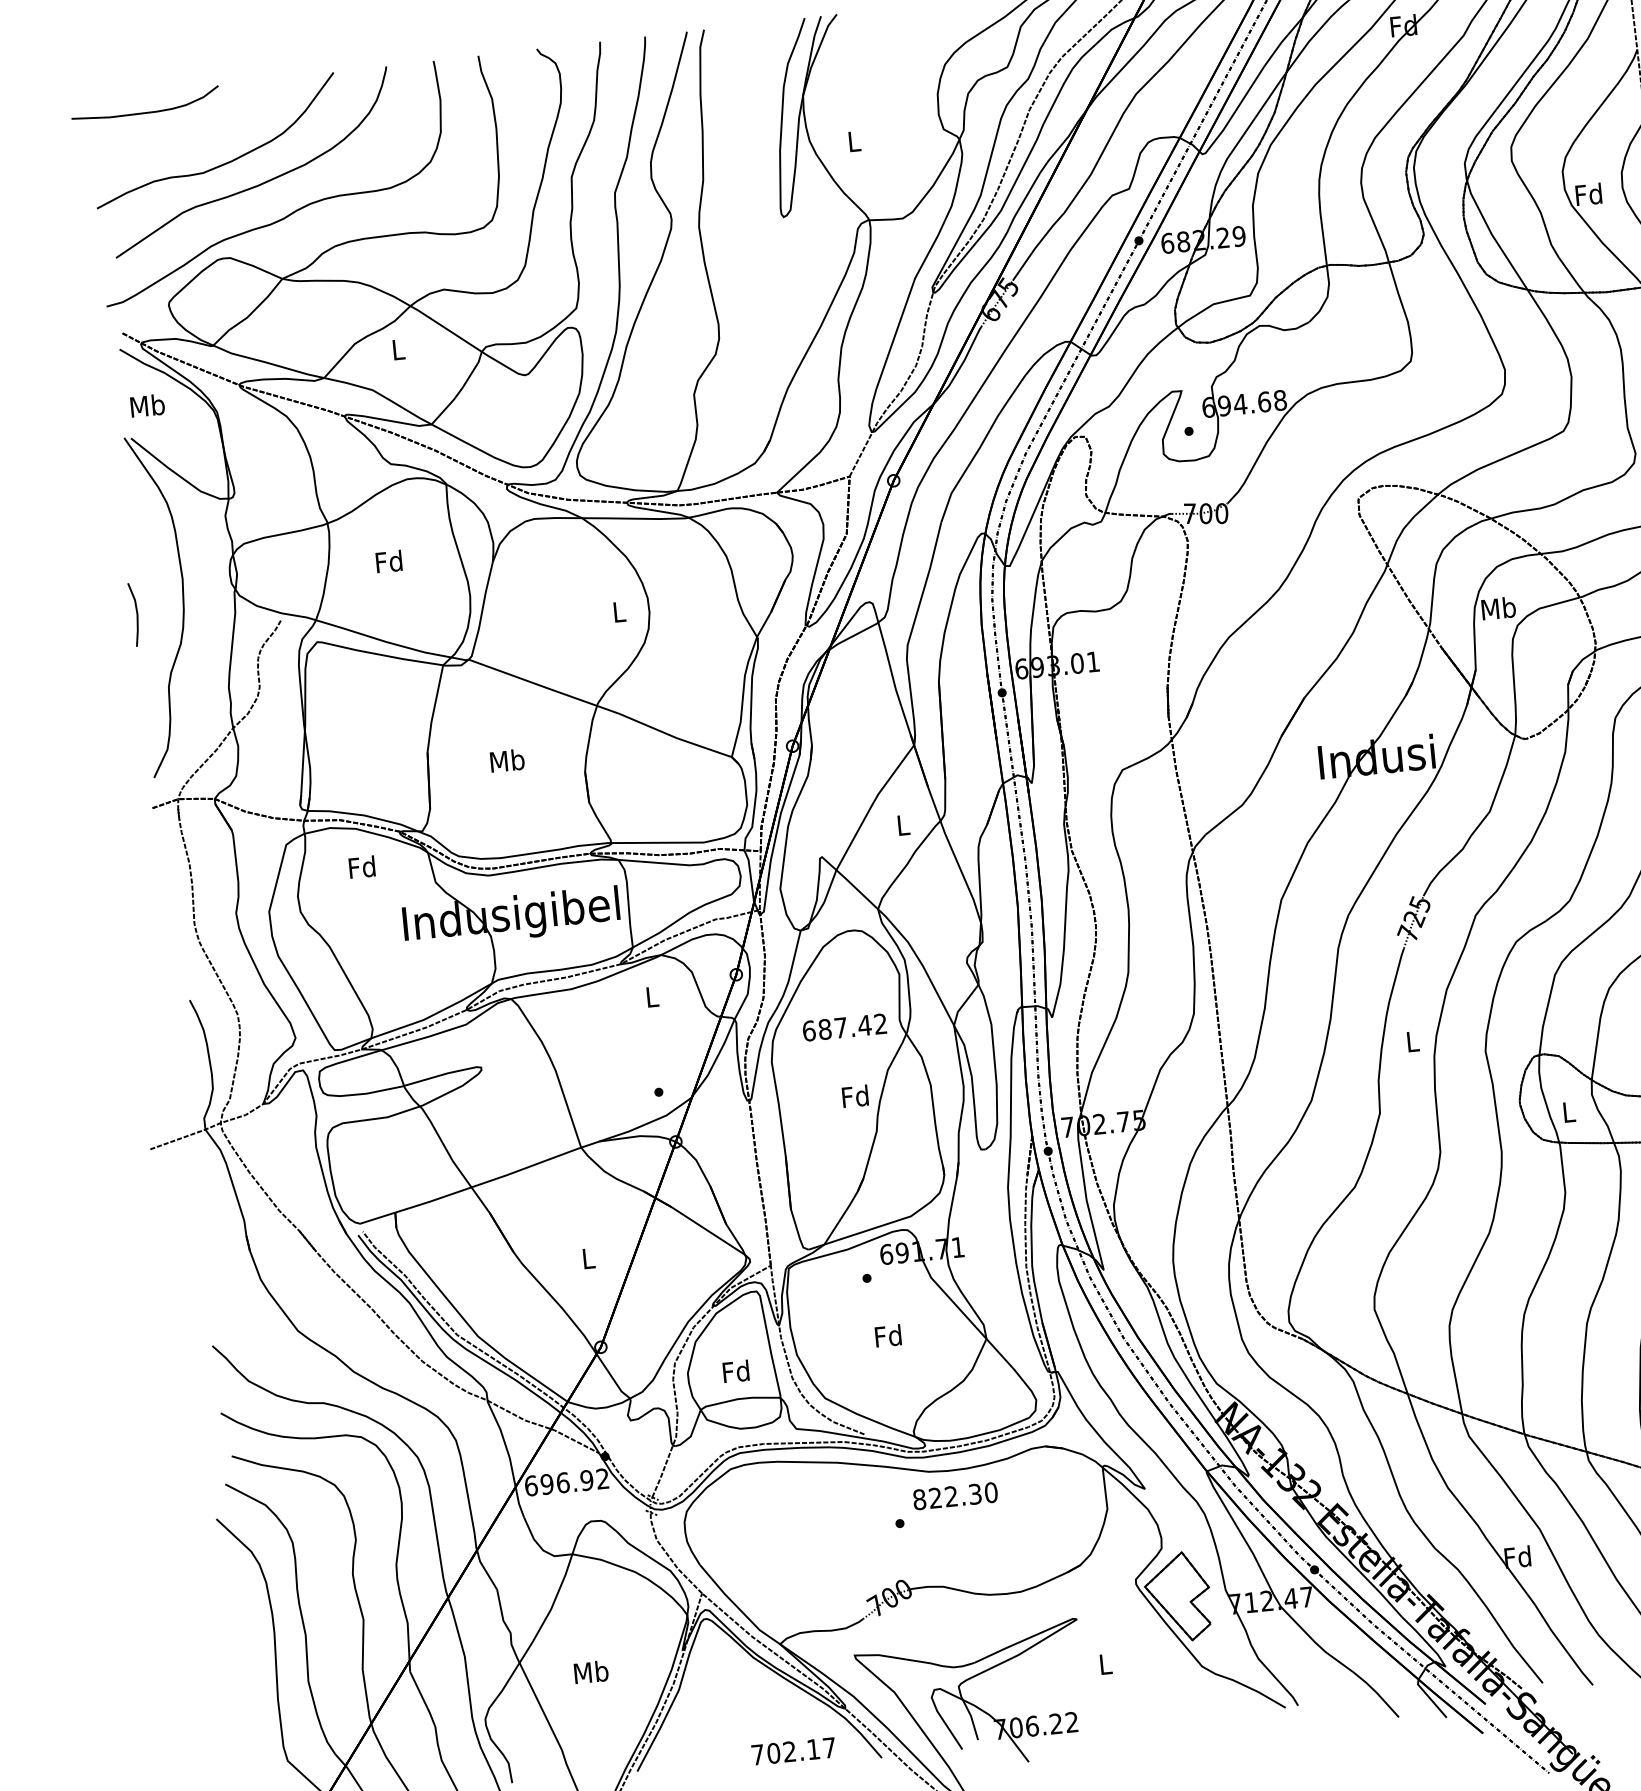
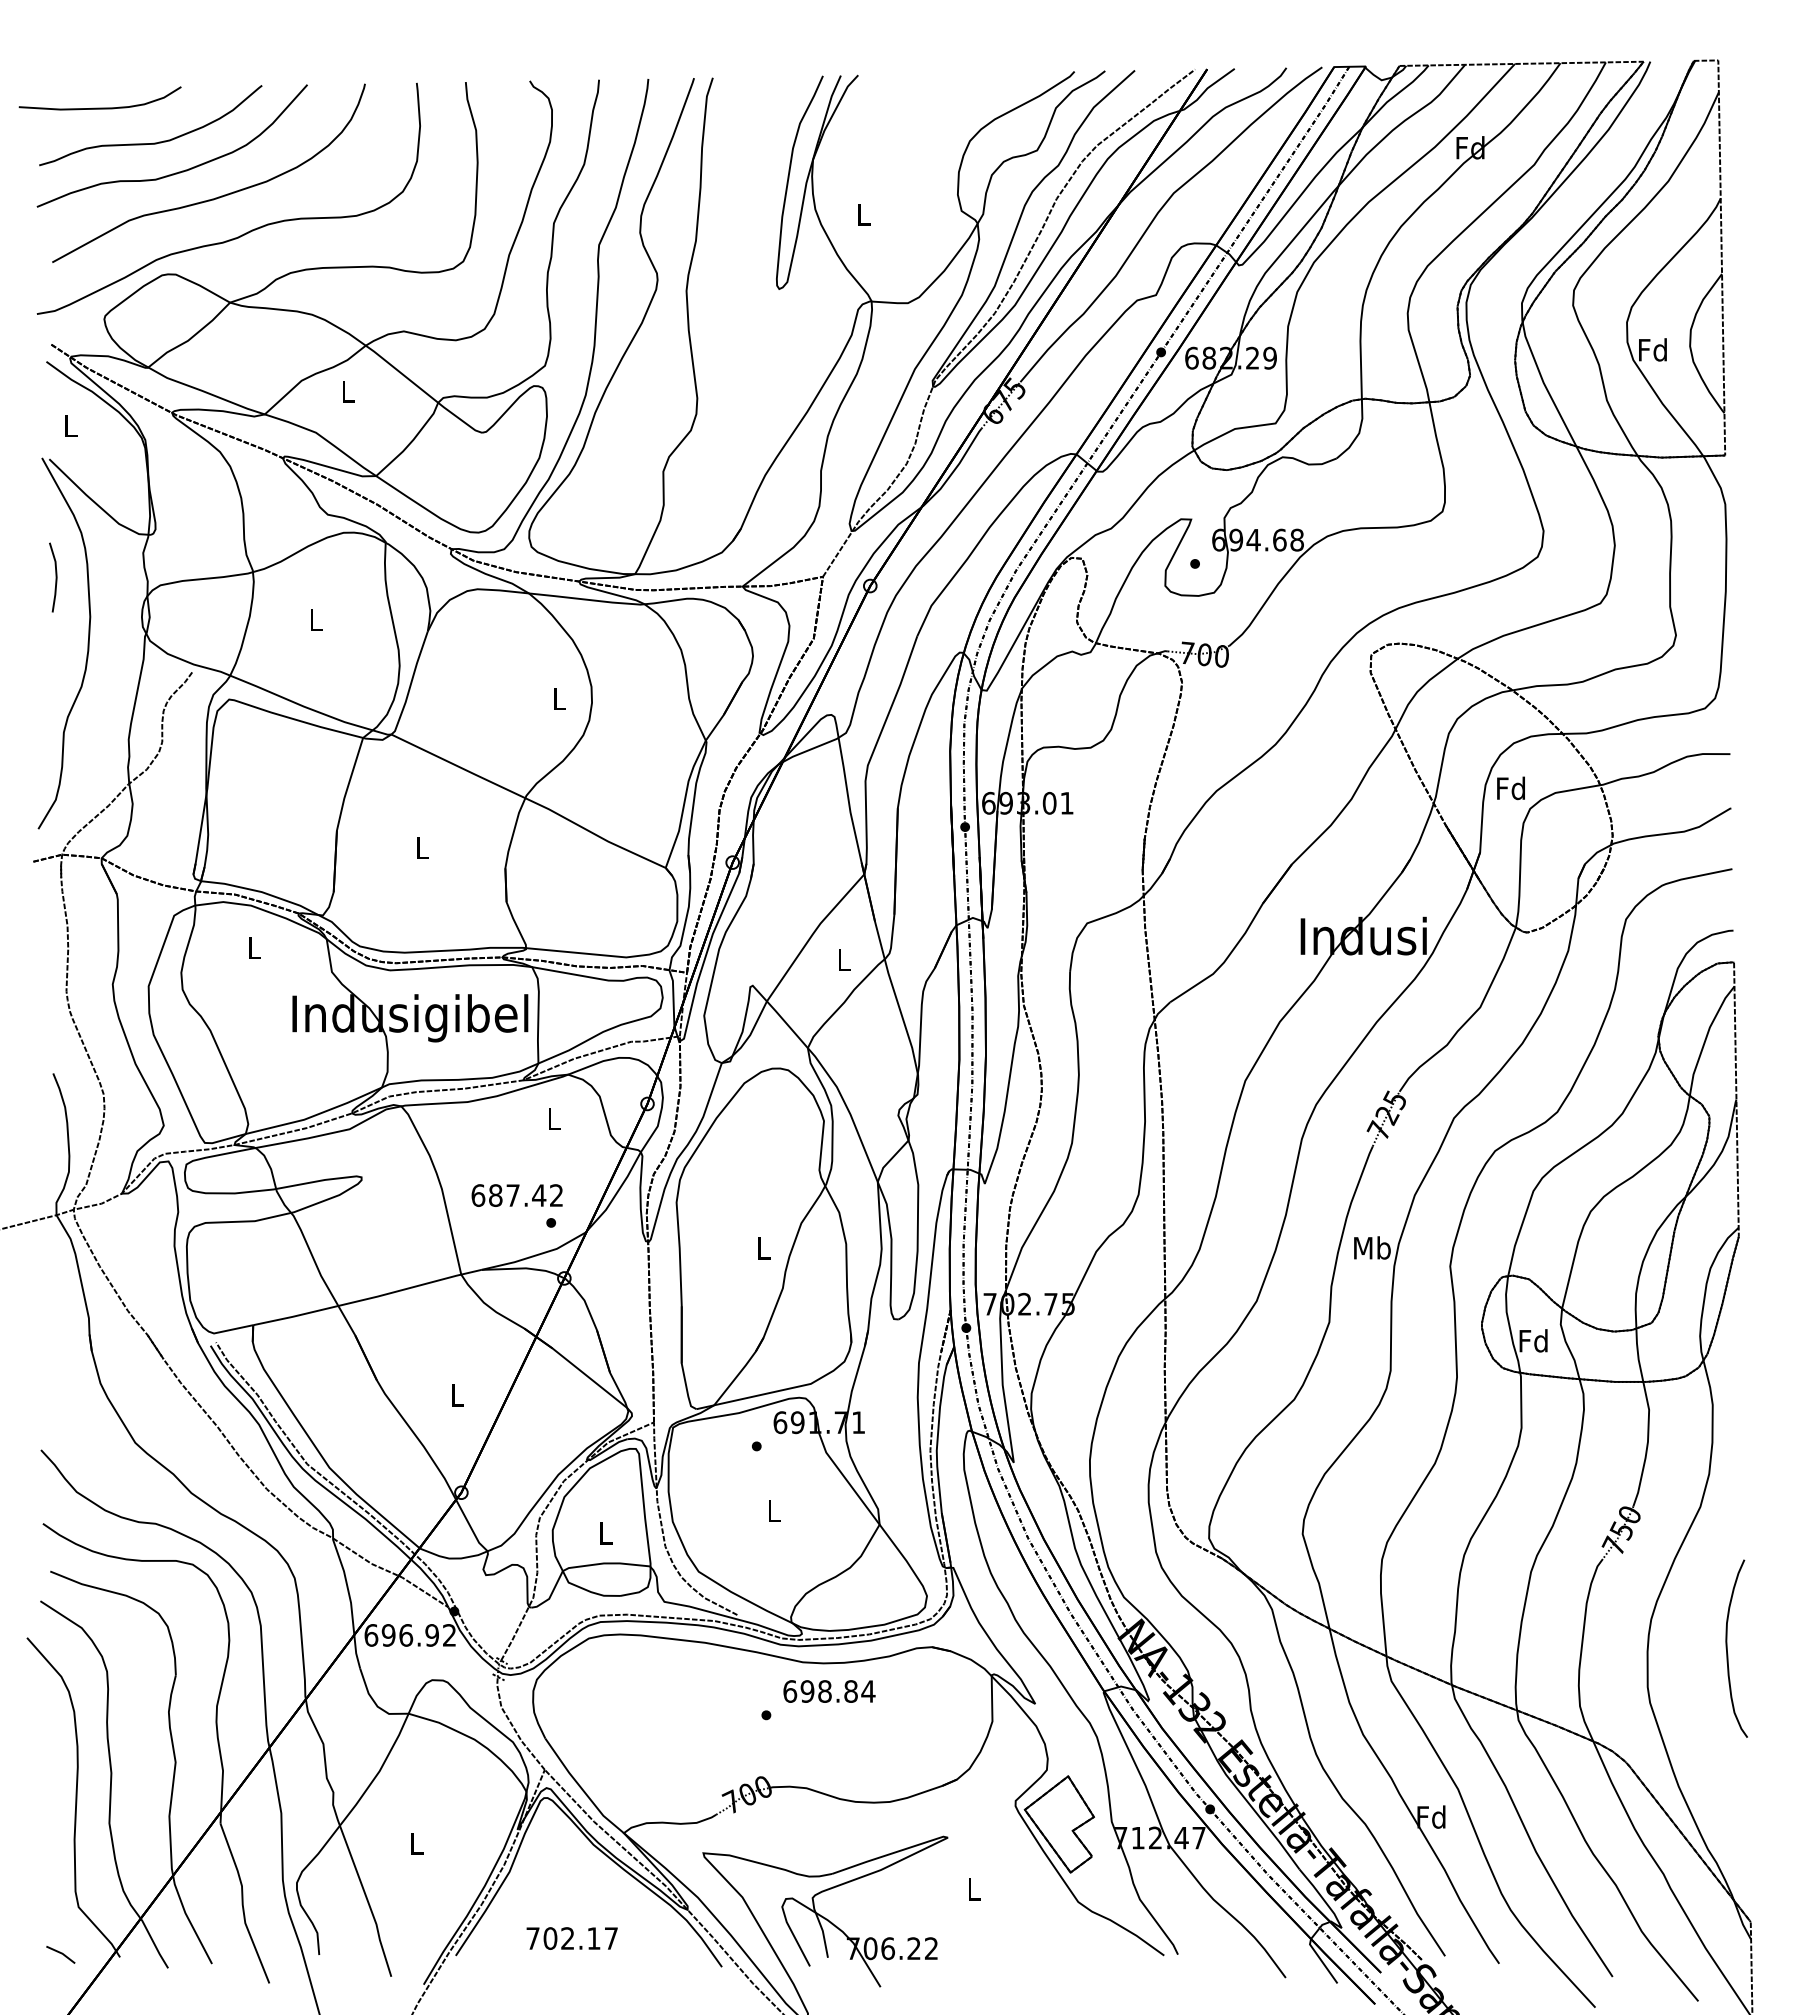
curve: (197, 139) -> (153, 142), added
text: (147, 405) -> (70, 425), Mb -> L
text: (388, 561) -> (315, 619), Fd -> L
text: (1498, 608) -> (1511, 788), Mb -> Fd
line: (136, 614) -> (55, 577), moved
text: (507, 760) -> (422, 847), Mb -> L
text: (361, 866) -> (253, 947), Fd -> L
text: (844, 1027) -> (516, 1195), moved
text: (1412, 1041) -> (1372, 1247), L -> Mb
text: (855, 1095) -> (763, 1247), Fd -> L
text: (1568, 1111) -> (1533, 1340), L -> Fd
text: (888, 1335) -> (773, 1510), Fd -> L
text: (736, 1370) -> (605, 1532), Fd -> L
text: (955, 1496) -> (829, 1691), 822.30 -> 698.84
text: (591, 1671) -> (416, 1842), Mb -> L
text: (793, 1751) -> (571, 1938), moved

